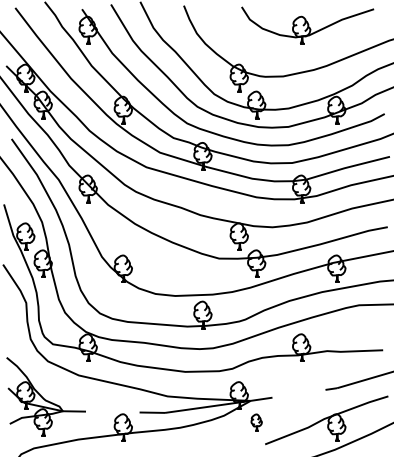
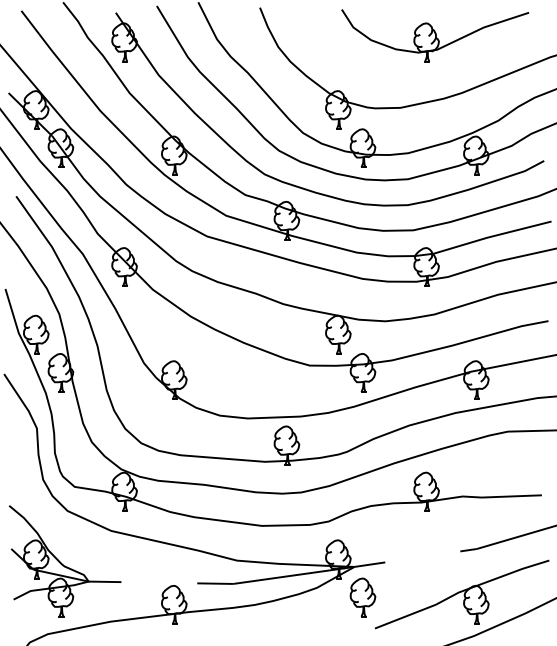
part: (256, 422) -> (362, 597), size x1.67

